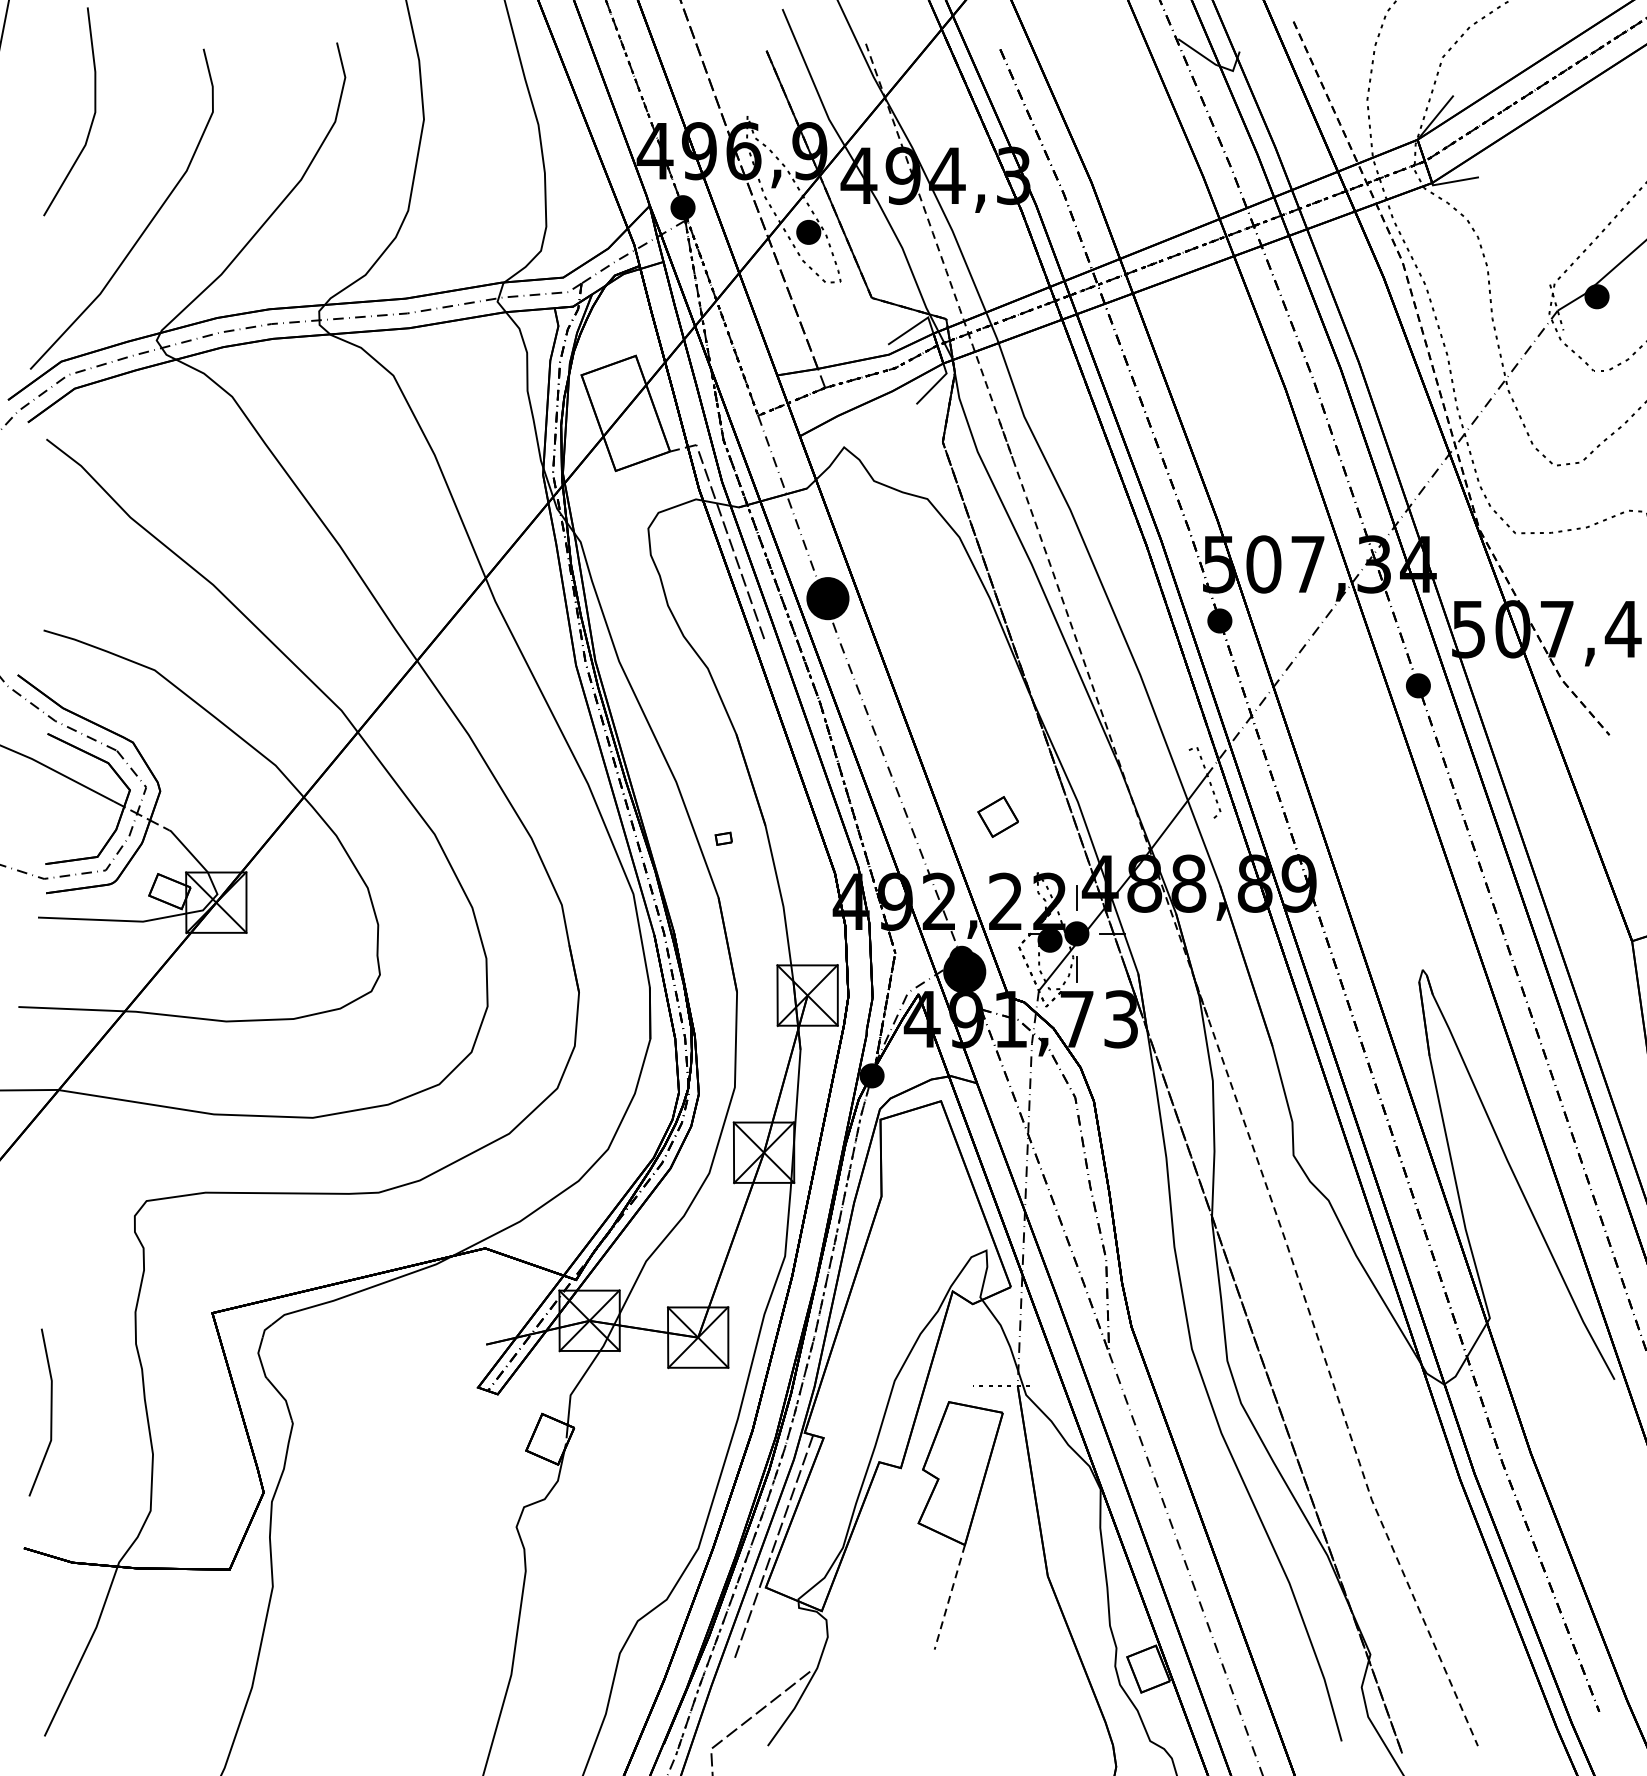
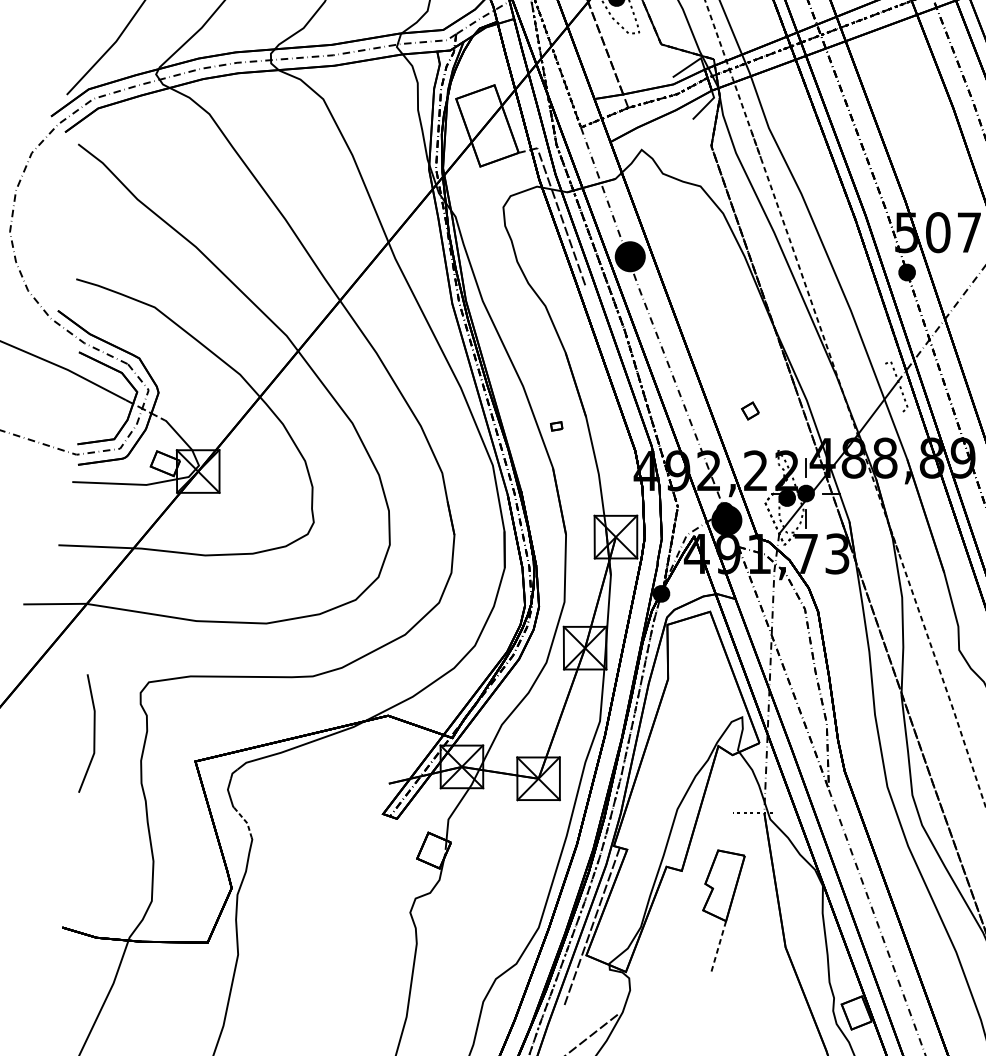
part: (997, 816) -> (750, 410), size x0.6
line: (283, 1397) -> (245, 821), solid -> dashed
line: (50, 1412) -> (93, 733), moved
part: (960, 1525) -> (723, 911), size x0.7

